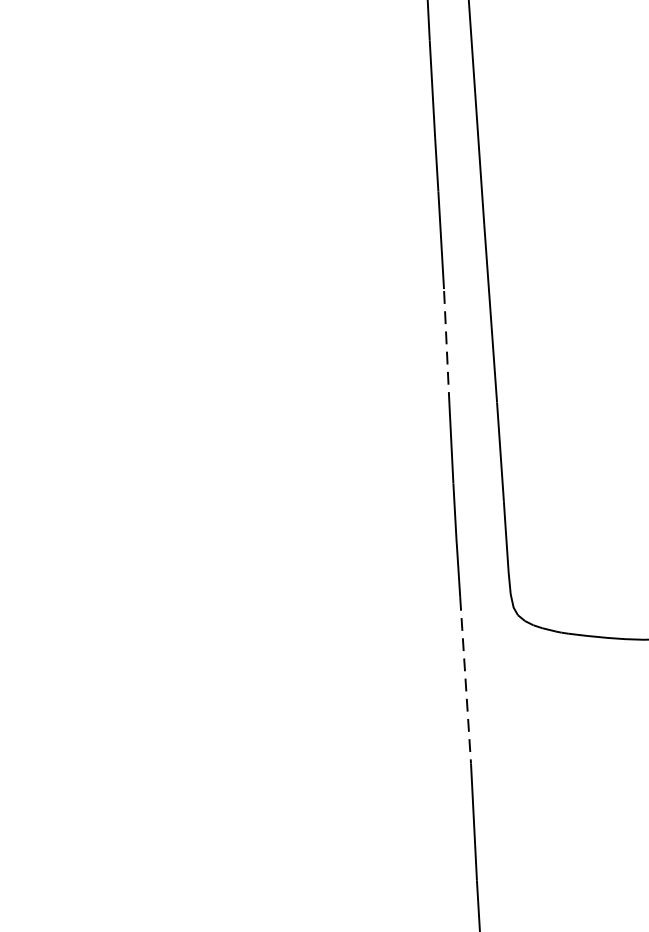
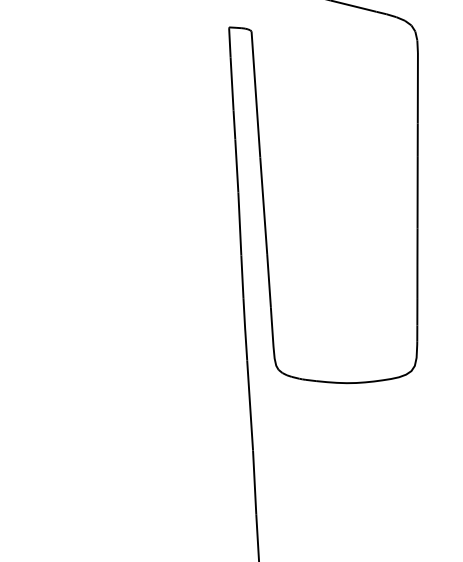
line: (446, 346) -> (239, 223), dashed -> solid
line: (466, 680) -> (250, 405), dashed -> solid

